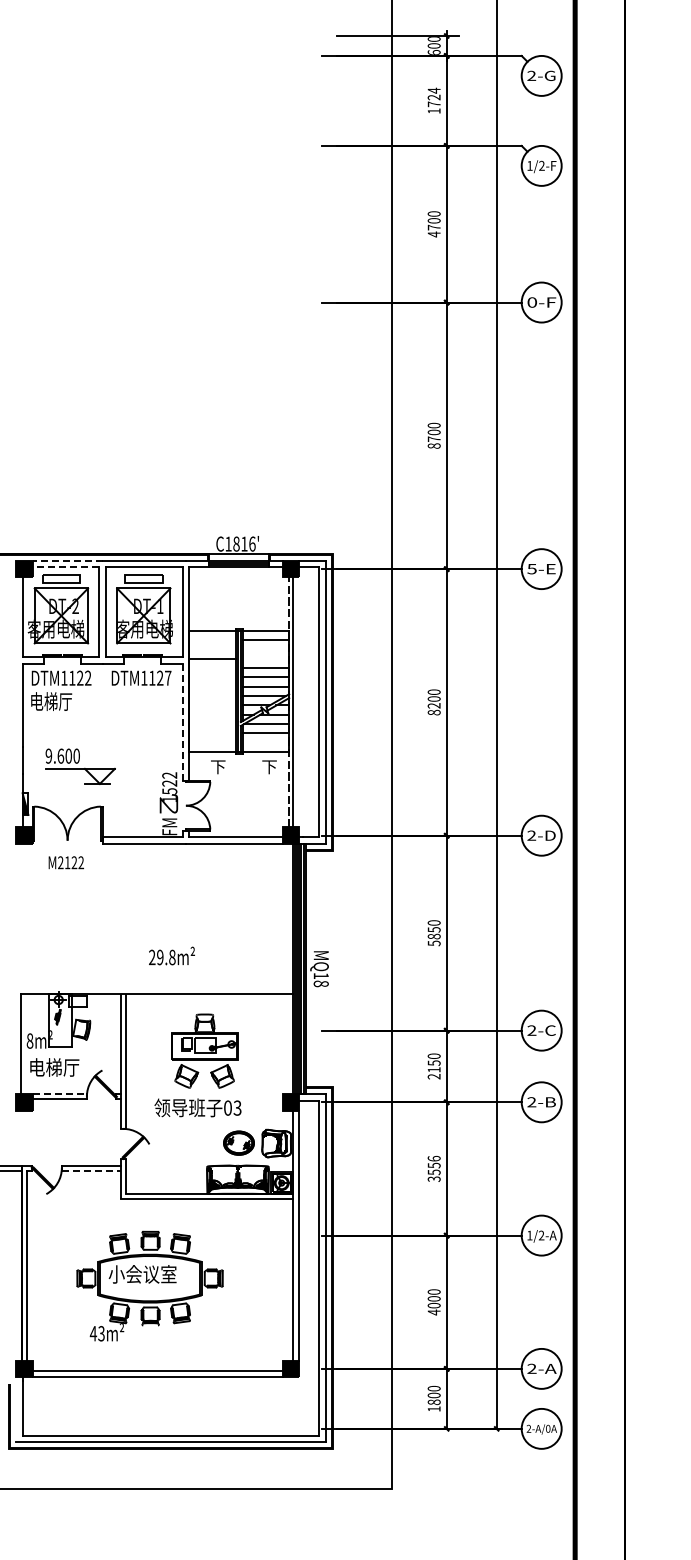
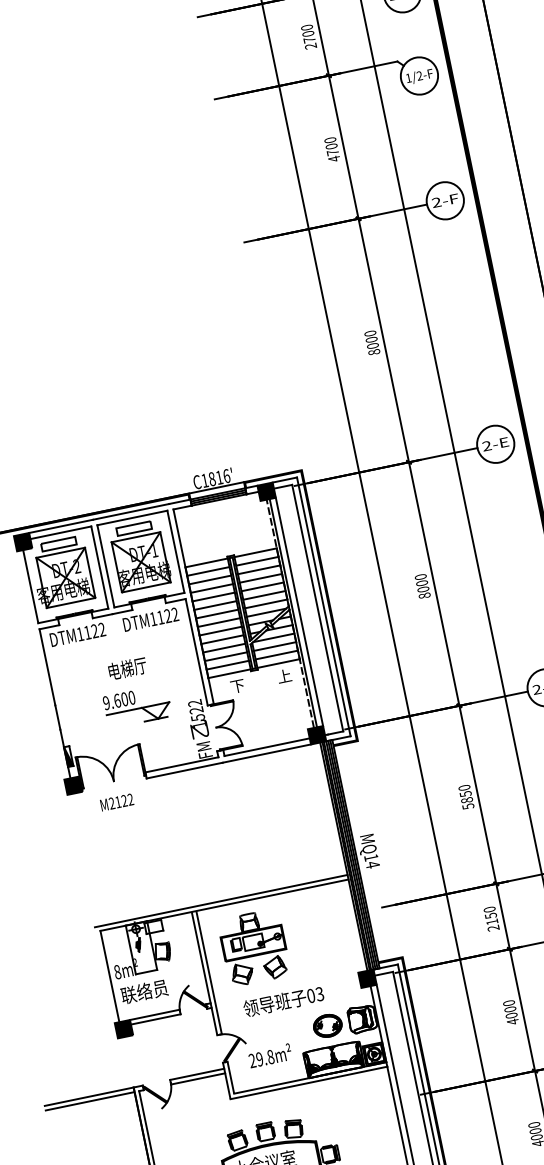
text: (433, 100) -> (308, 36), 1724 -> 2700
text: (531, 302) -> (435, 202), 0-F -> 2-F
text: (433, 438) -> (372, 345), 8700 -> 8000
line: (67, 560) -> (60, 526), dashed -> solid
line: (65, 567) -> (60, 532), dashed -> solid
text: (531, 568) -> (486, 445), 5-E -> 2-E
line: (212, 640) -> (208, 571), added
line: (212, 649) -> (210, 579), added
line: (265, 649) -> (258, 569), added
line: (265, 658) -> (260, 578), added
line: (212, 668) -> (213, 597), added
text: (168, 677) -> (175, 613), DTM1127 -> DTM1122
line: (212, 677) -> (215, 605), added
line: (212, 686) -> (217, 613), added
line: (212, 696) -> (219, 622), added
text: (51, 701) -> (127, 668), moved
line: (299, 702) -> (299, 611), added
line: (212, 705) -> (220, 631), added
text: (433, 705) -> (422, 589), 8200 -> 8000
line: (212, 714) -> (222, 639), added
line: (182, 722) -> (196, 652), dashed -> solid
line: (212, 724) -> (224, 648), added
line: (212, 733) -> (226, 656), added
line: (212, 742) -> (227, 664), added
line: (265, 742) -> (276, 654), added
part: (80, 766) -> (137, 706), moved
text: (269, 766) -> (284, 676), 下 -> 上
text: (171, 955) -> (269, 1055), moved
text: (320, 983) -> (372, 864), MQ18 -> MQ14
line: (153, 989) -> (220, 901), added
part: (204, 1050) -> (253, 947), moved
text: (53, 1067) -> (144, 991), 电梯厅 -> 联络员
line: (60, 1093) -> (155, 1014), dashed -> solid
text: (433, 1168) -> (510, 1012), 3556 -> 4000
line: (91, 1170) -> (198, 1078), dashed -> solid

